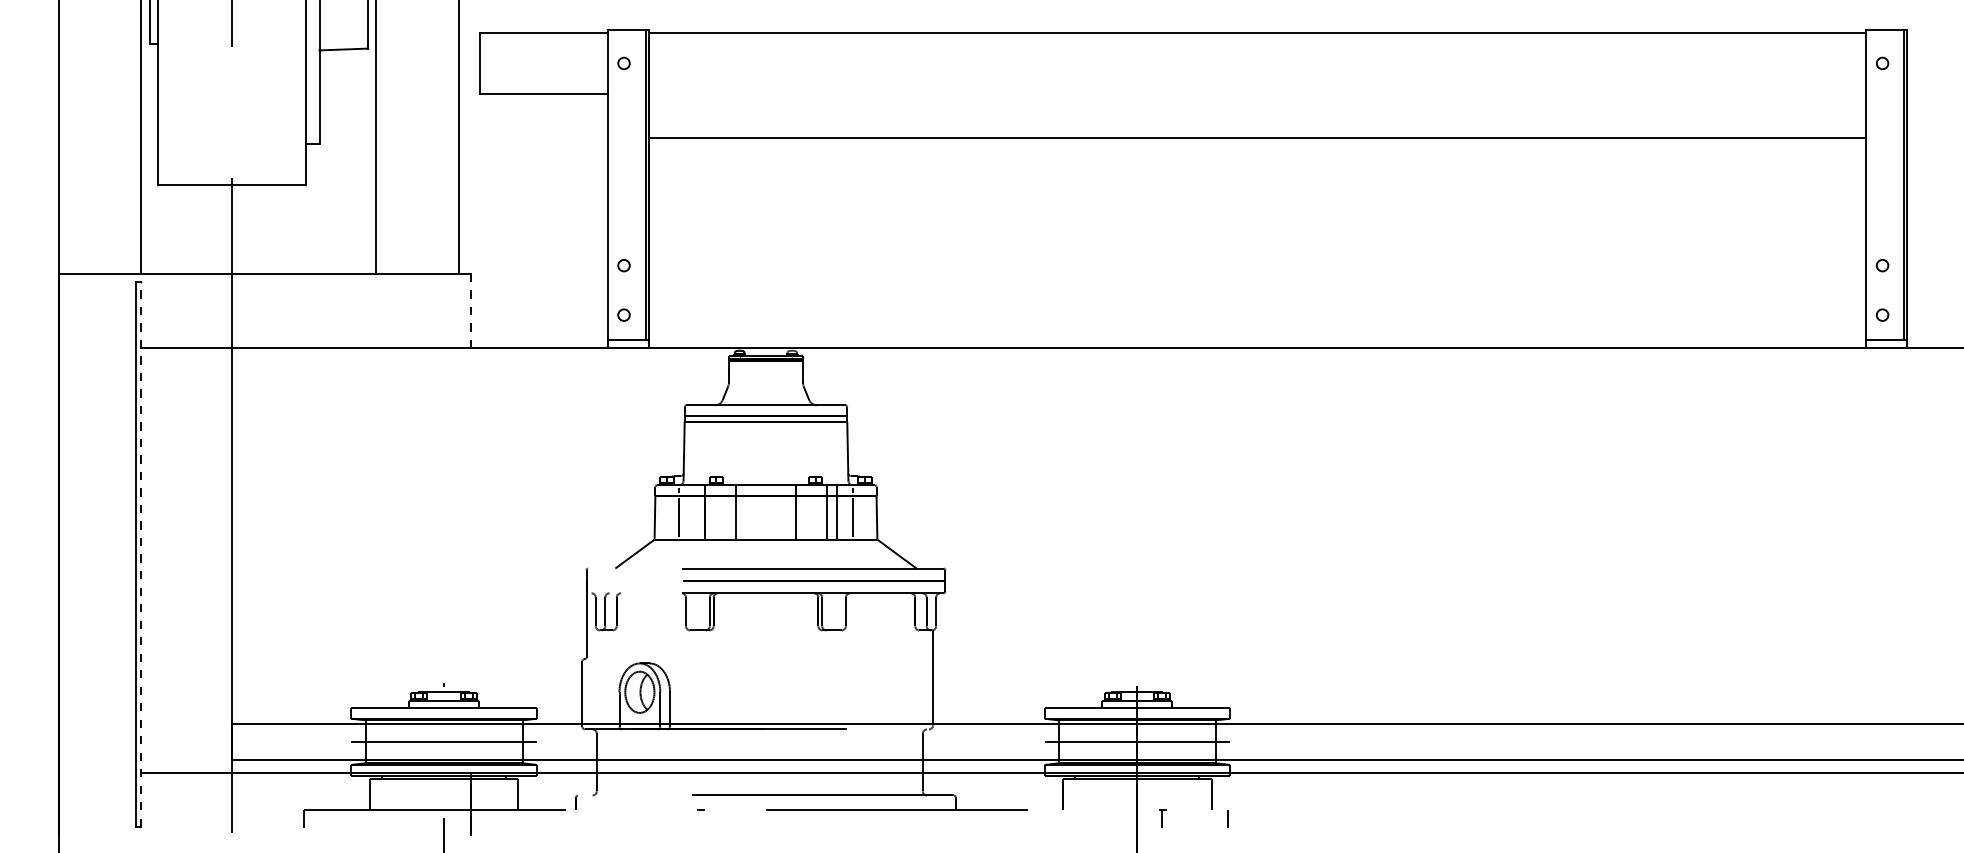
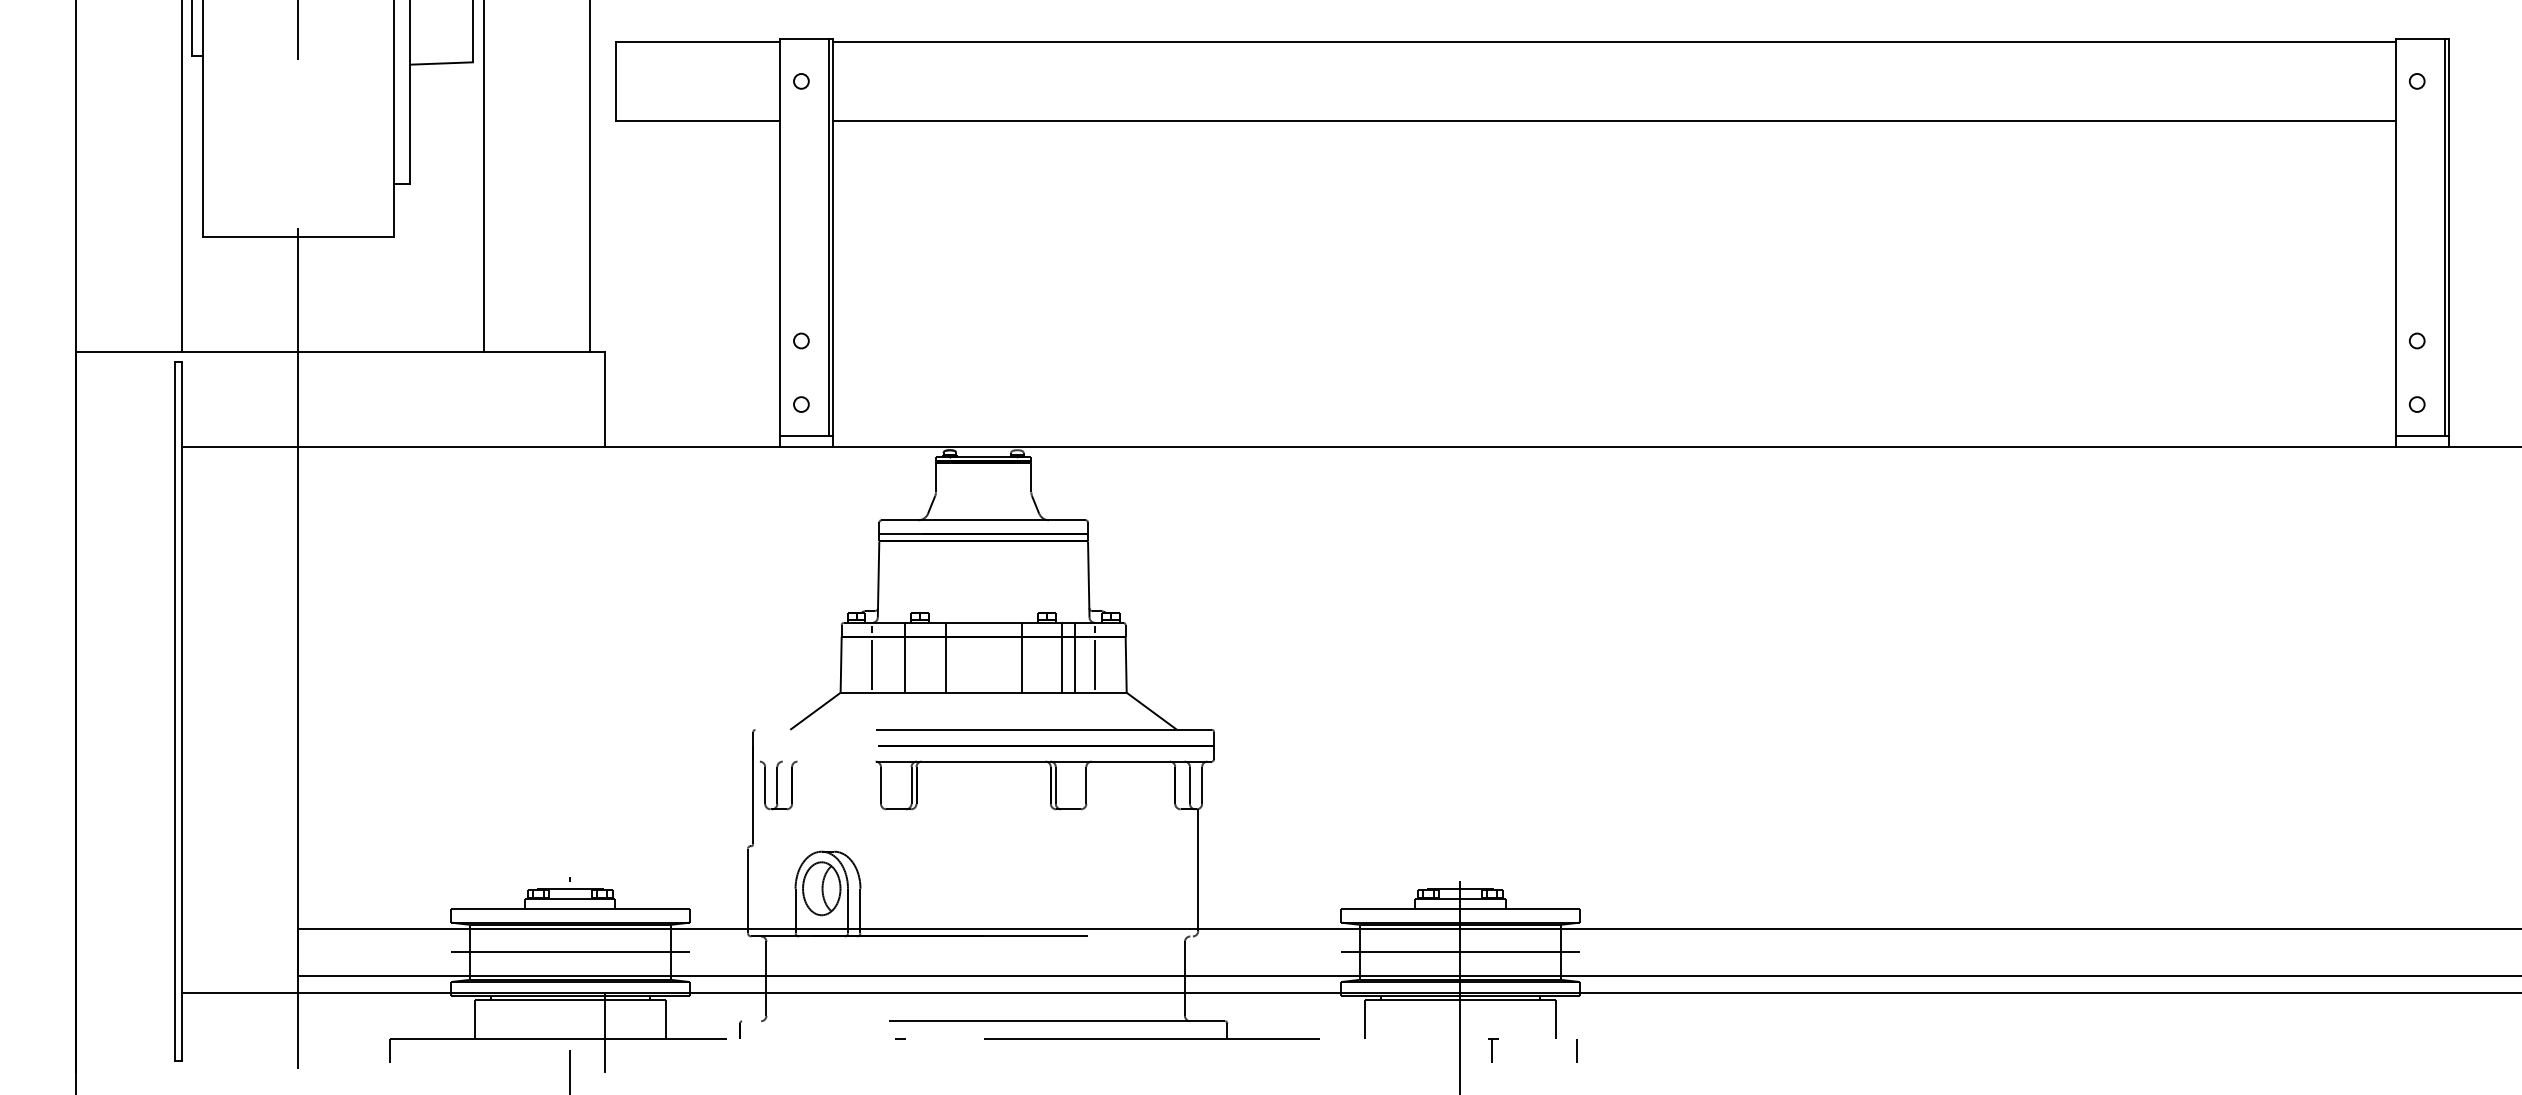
line: (1257, 138) -> (1614, 121), moved
line: (471, 311) -> (605, 399), dashed -> solid
line: (141, 554) -> (181, 711), dashed -> solid

